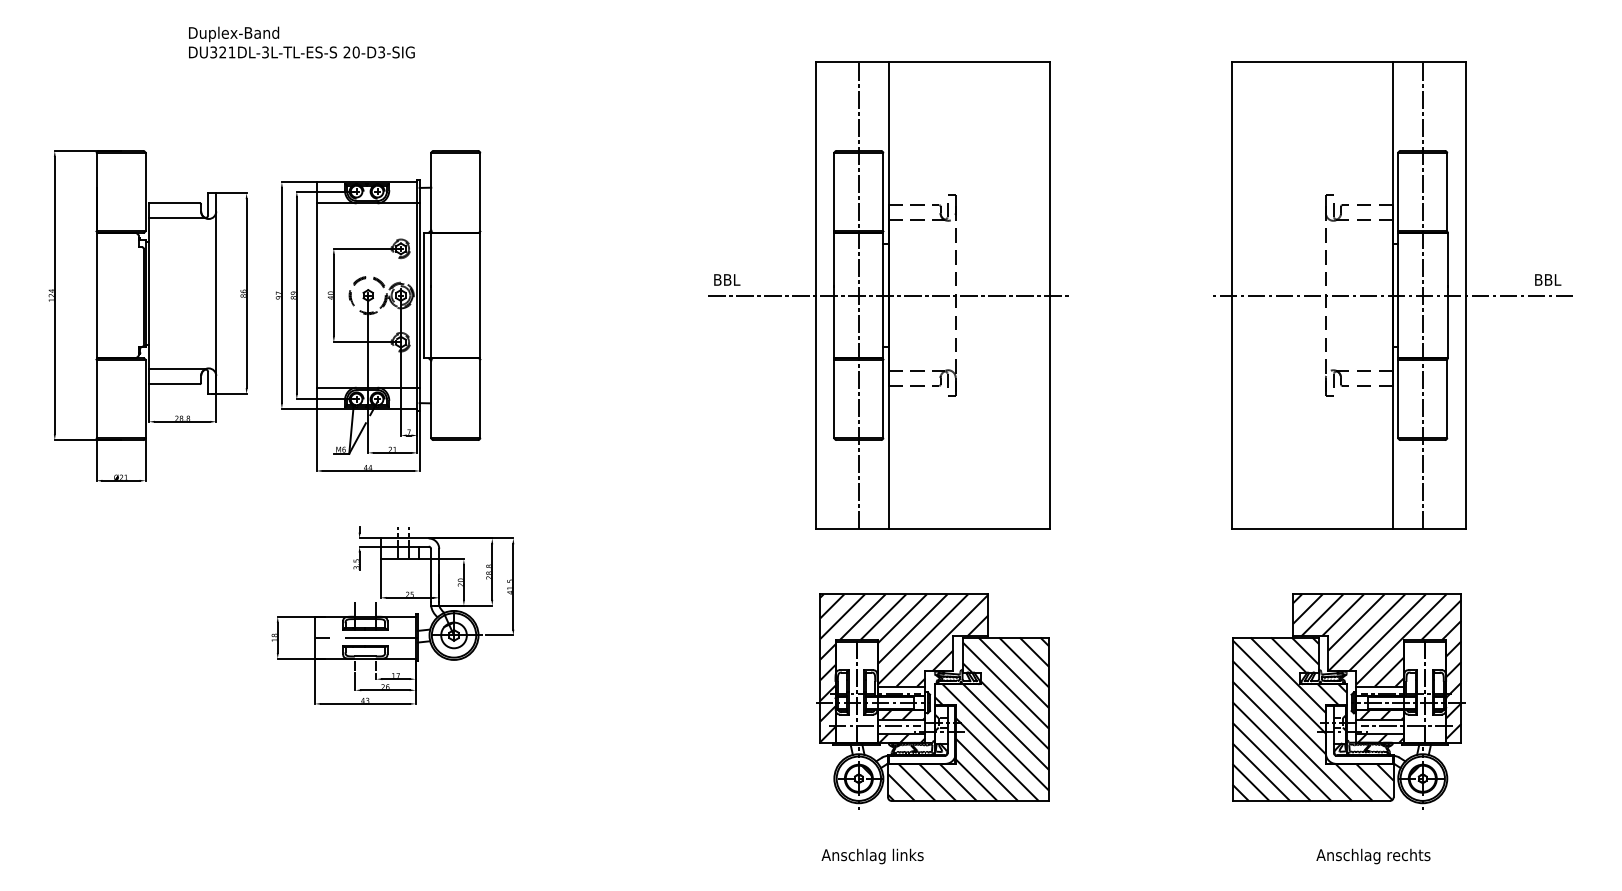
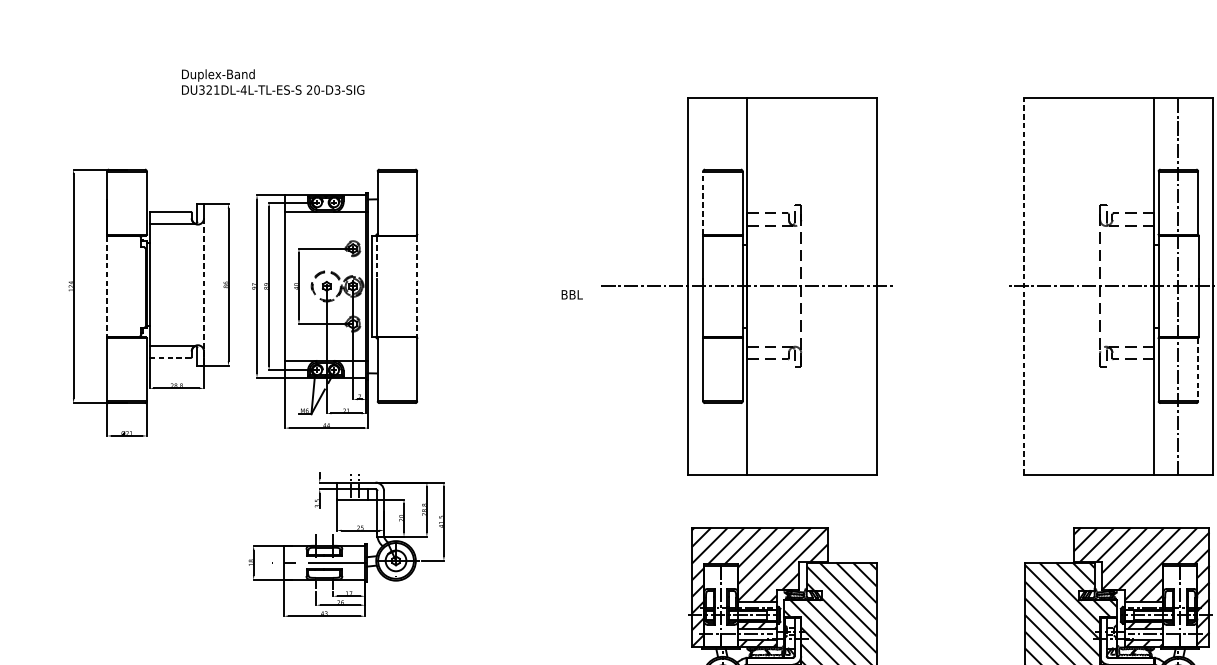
text: (265, 52) -> (243, 90), DU321DL-3L-TL-ES-S -> DU321DL-4L-TL-ES-S
line: (834, 191) -> (703, 202), solid -> dashed
line: (430, 260) -> (377, 258), solid -> dashed
text: (727, 279) -> (572, 294), moved
line: (858, 295) -> (722, 286), removed
line: (1232, 295) -> (1024, 286), solid -> dashed
line: (96, 296) -> (107, 287), solid -> dashed
line: (480, 296) -> (417, 287), solid -> dashed
line: (216, 303) -> (204, 292), solid -> dashed
line: (175, 384) -> (171, 358), solid -> dashed
line: (1447, 399) -> (1198, 370), solid -> dashed

